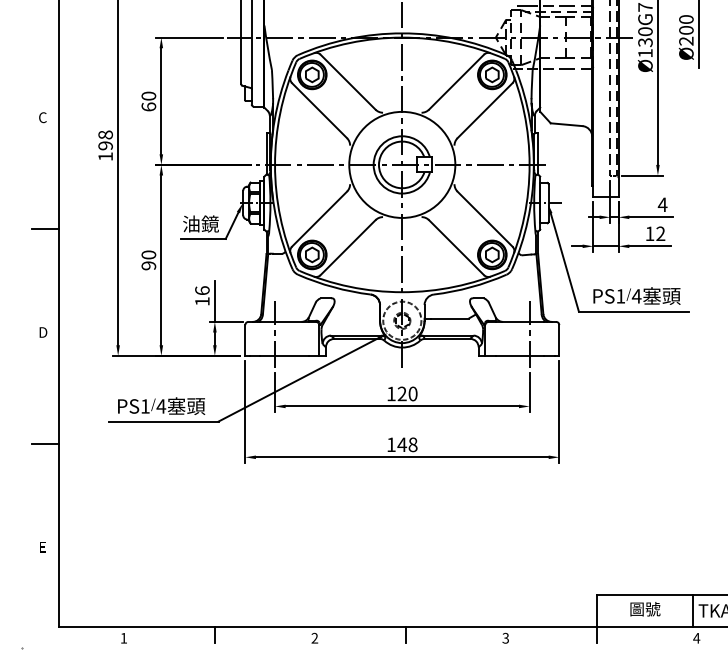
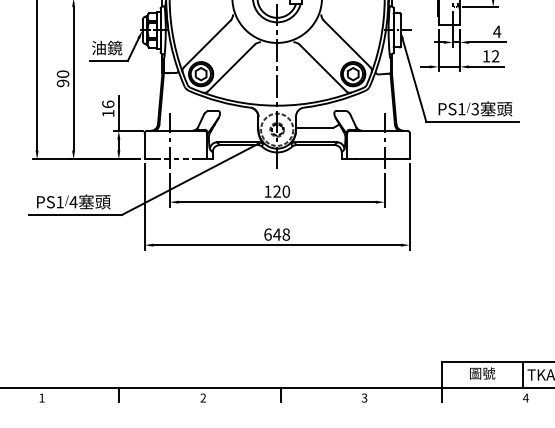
text: (636, 296) -> (475, 109), 4 -> 3
line: (284, 355) -> (177, 159), solid -> dashed
text: (391, 444) -> (268, 234), 148 -> 648

